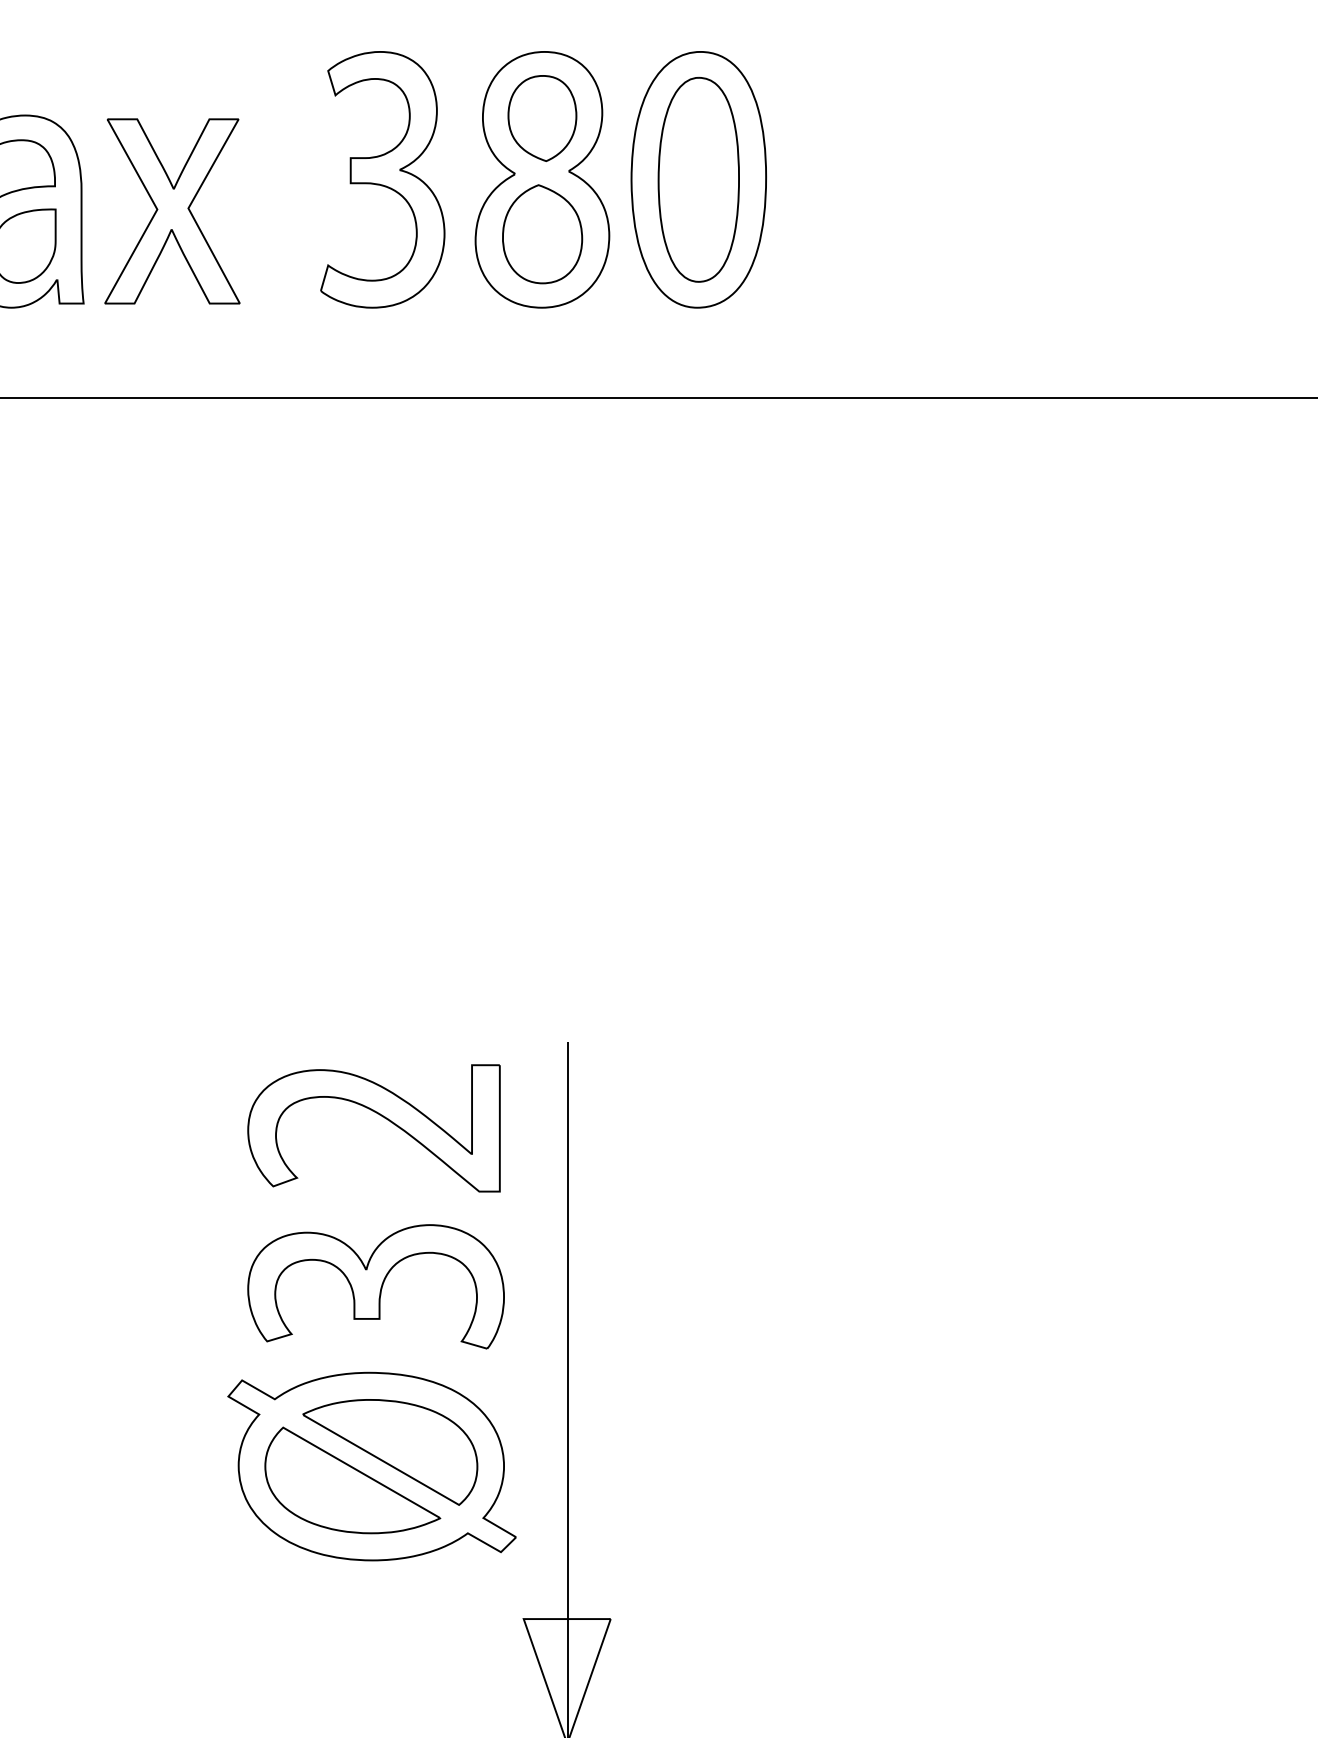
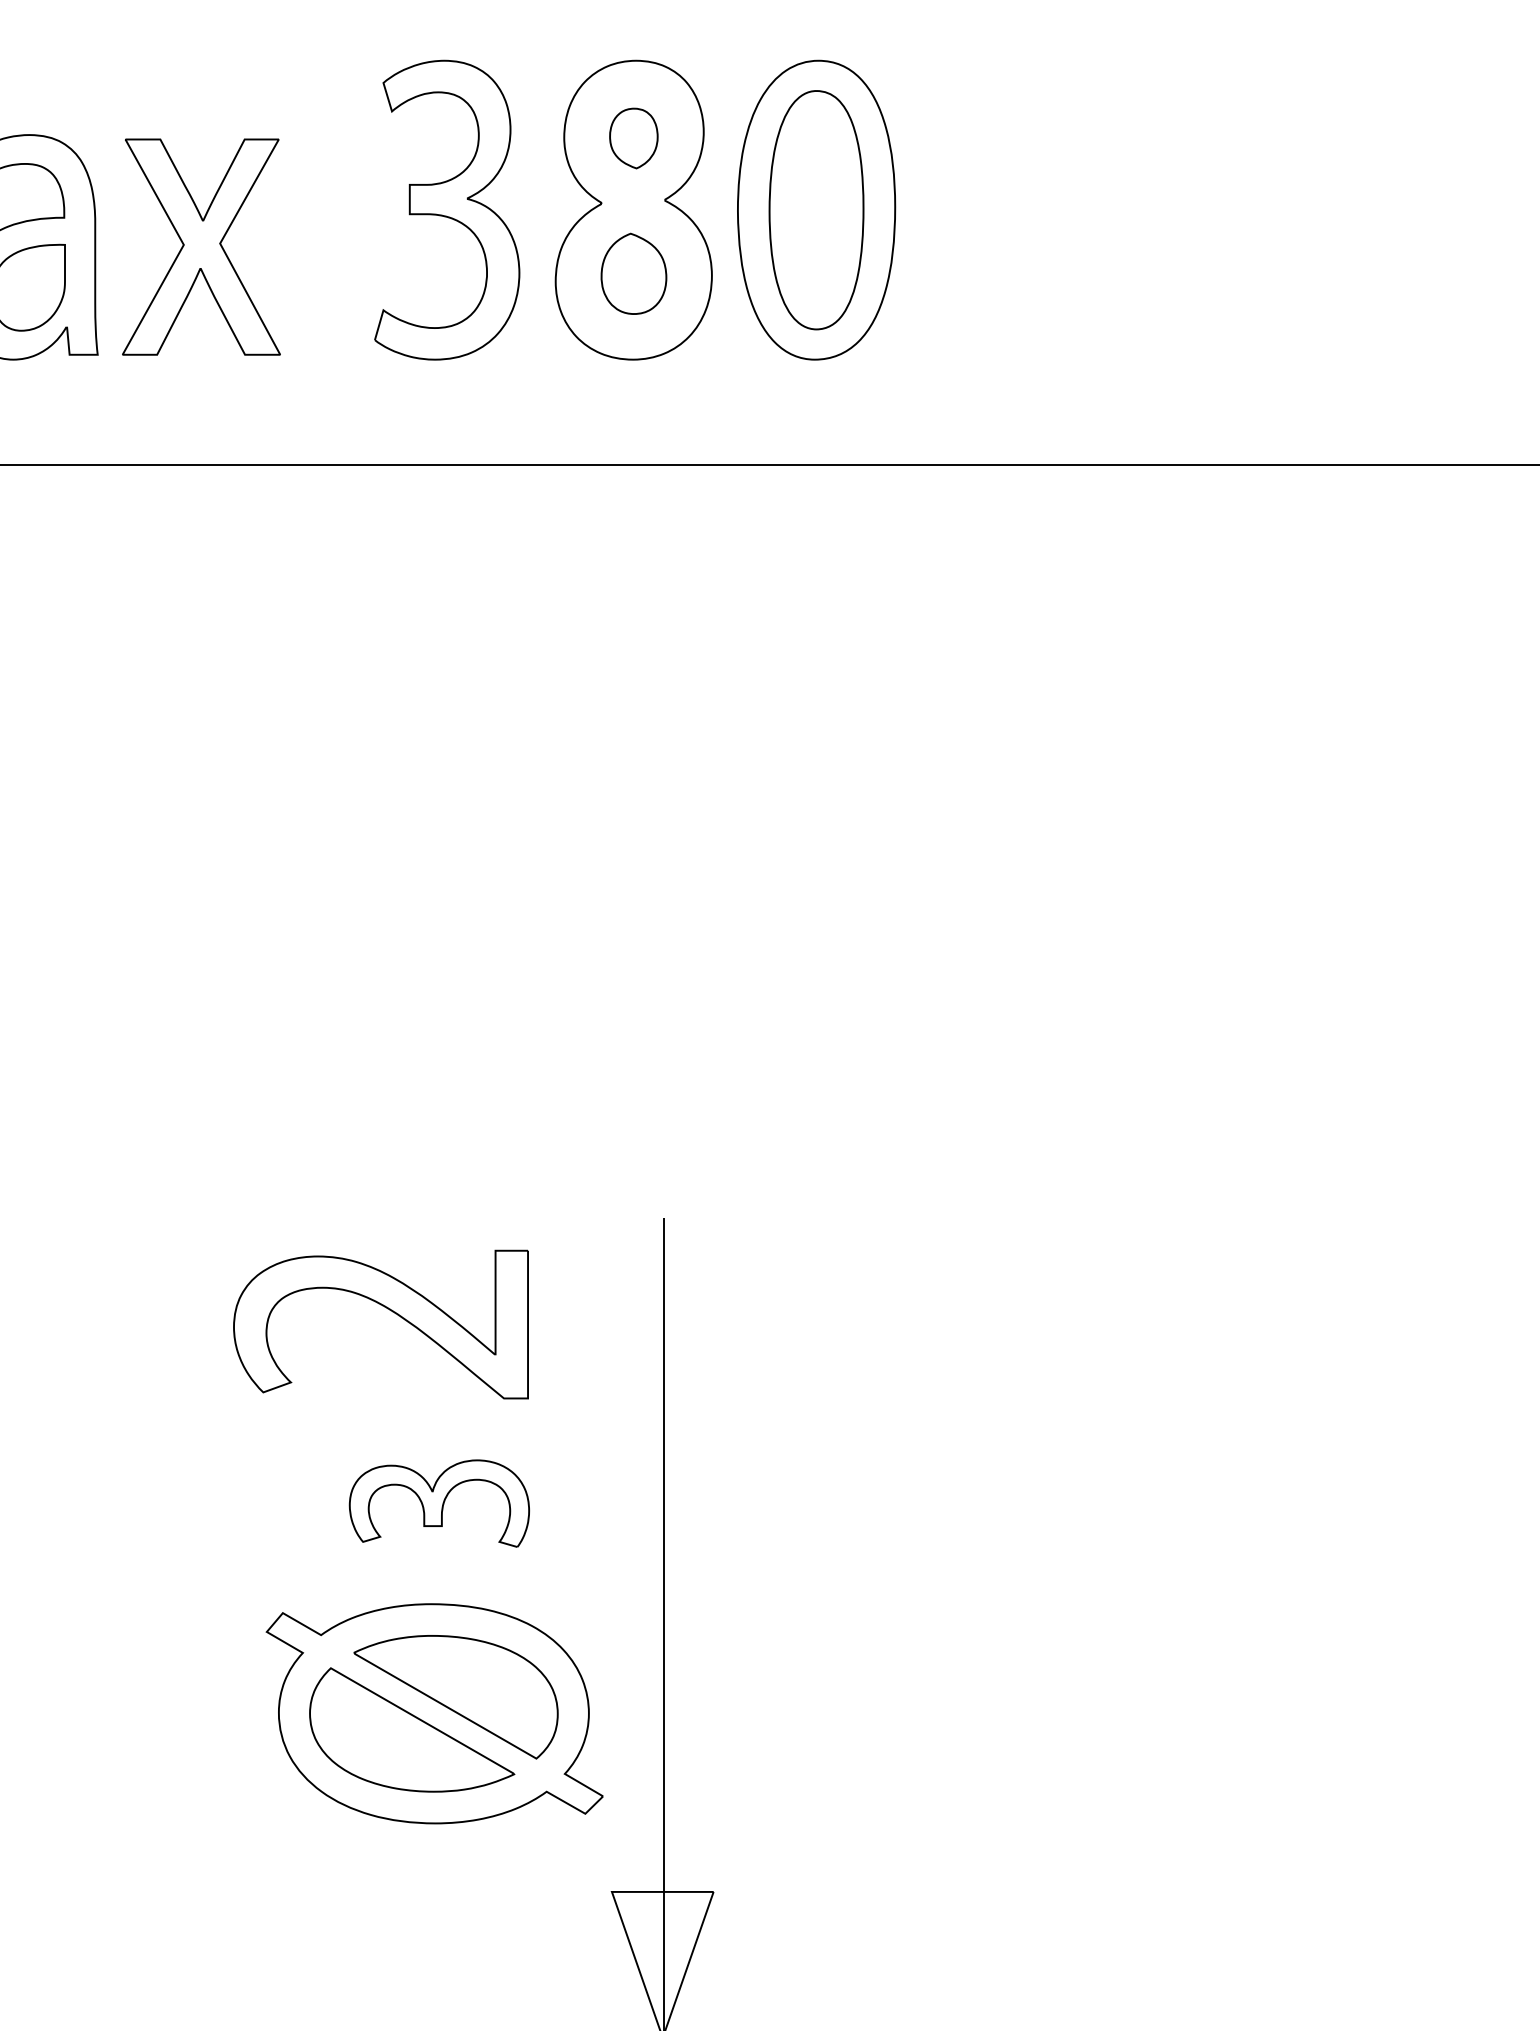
part: (542, 118) -> (633, 138), size x0.6
part: (542, 233) -> (633, 273), size x0.7
part: (379, 1115) -> (387, 1309), moved
part: (376, 1286) -> (439, 1503), size x0.6

